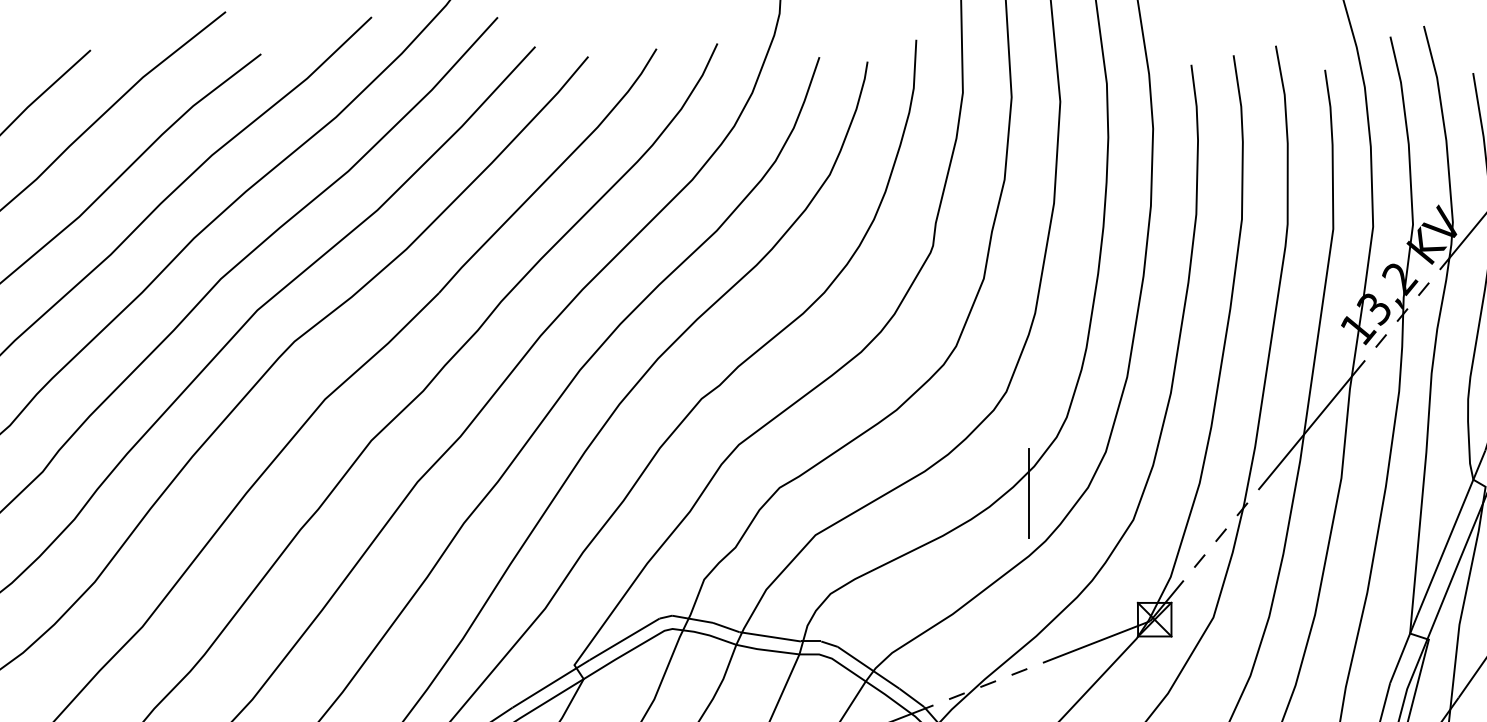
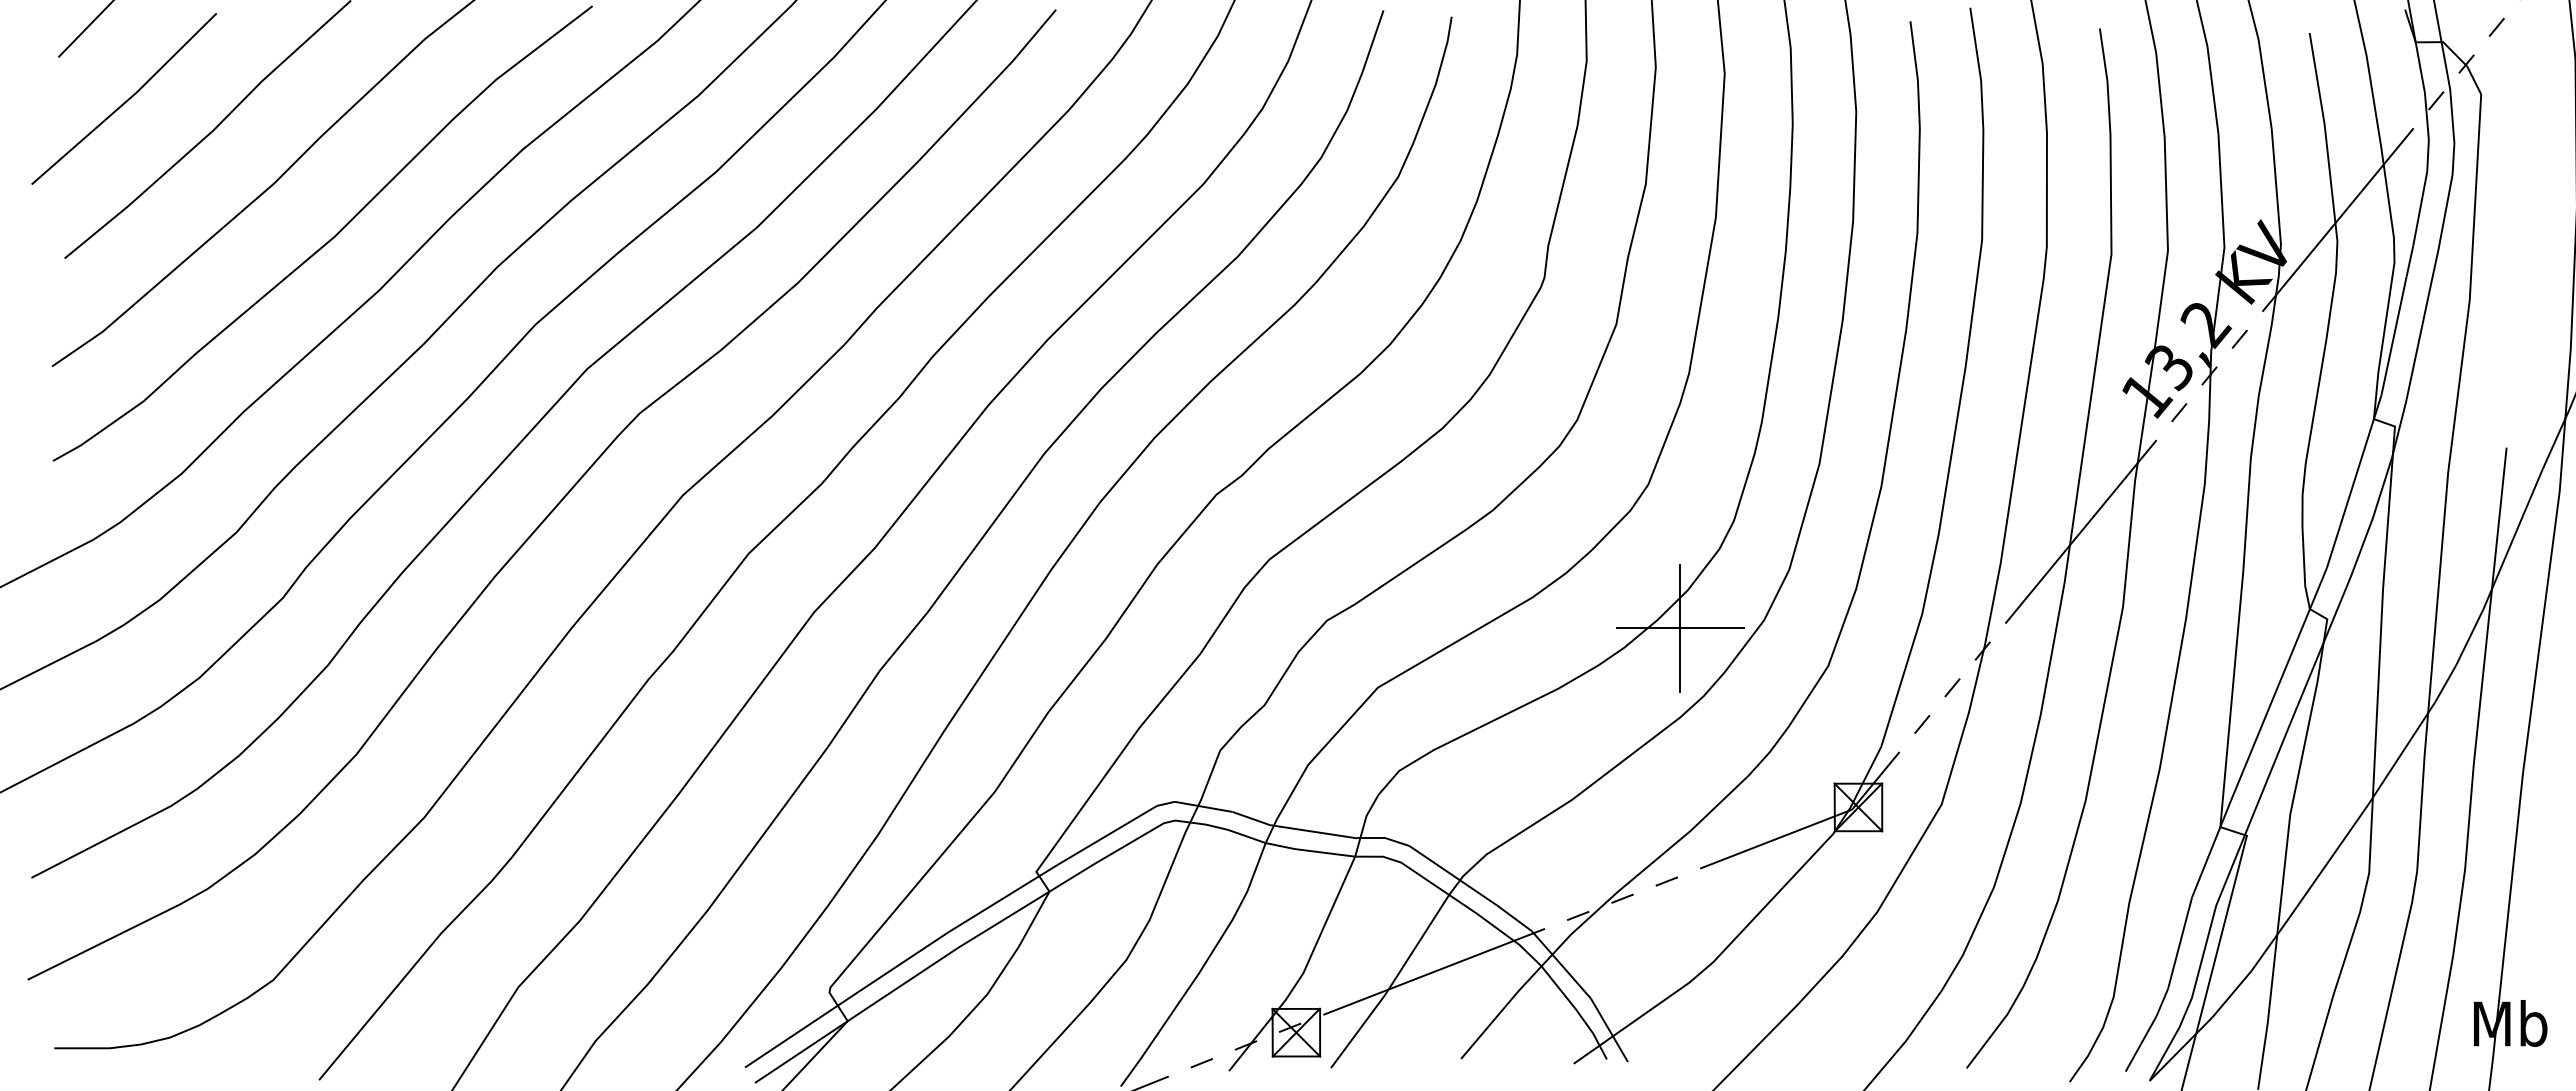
line: (1029, 493) -> (1680, 628), added

